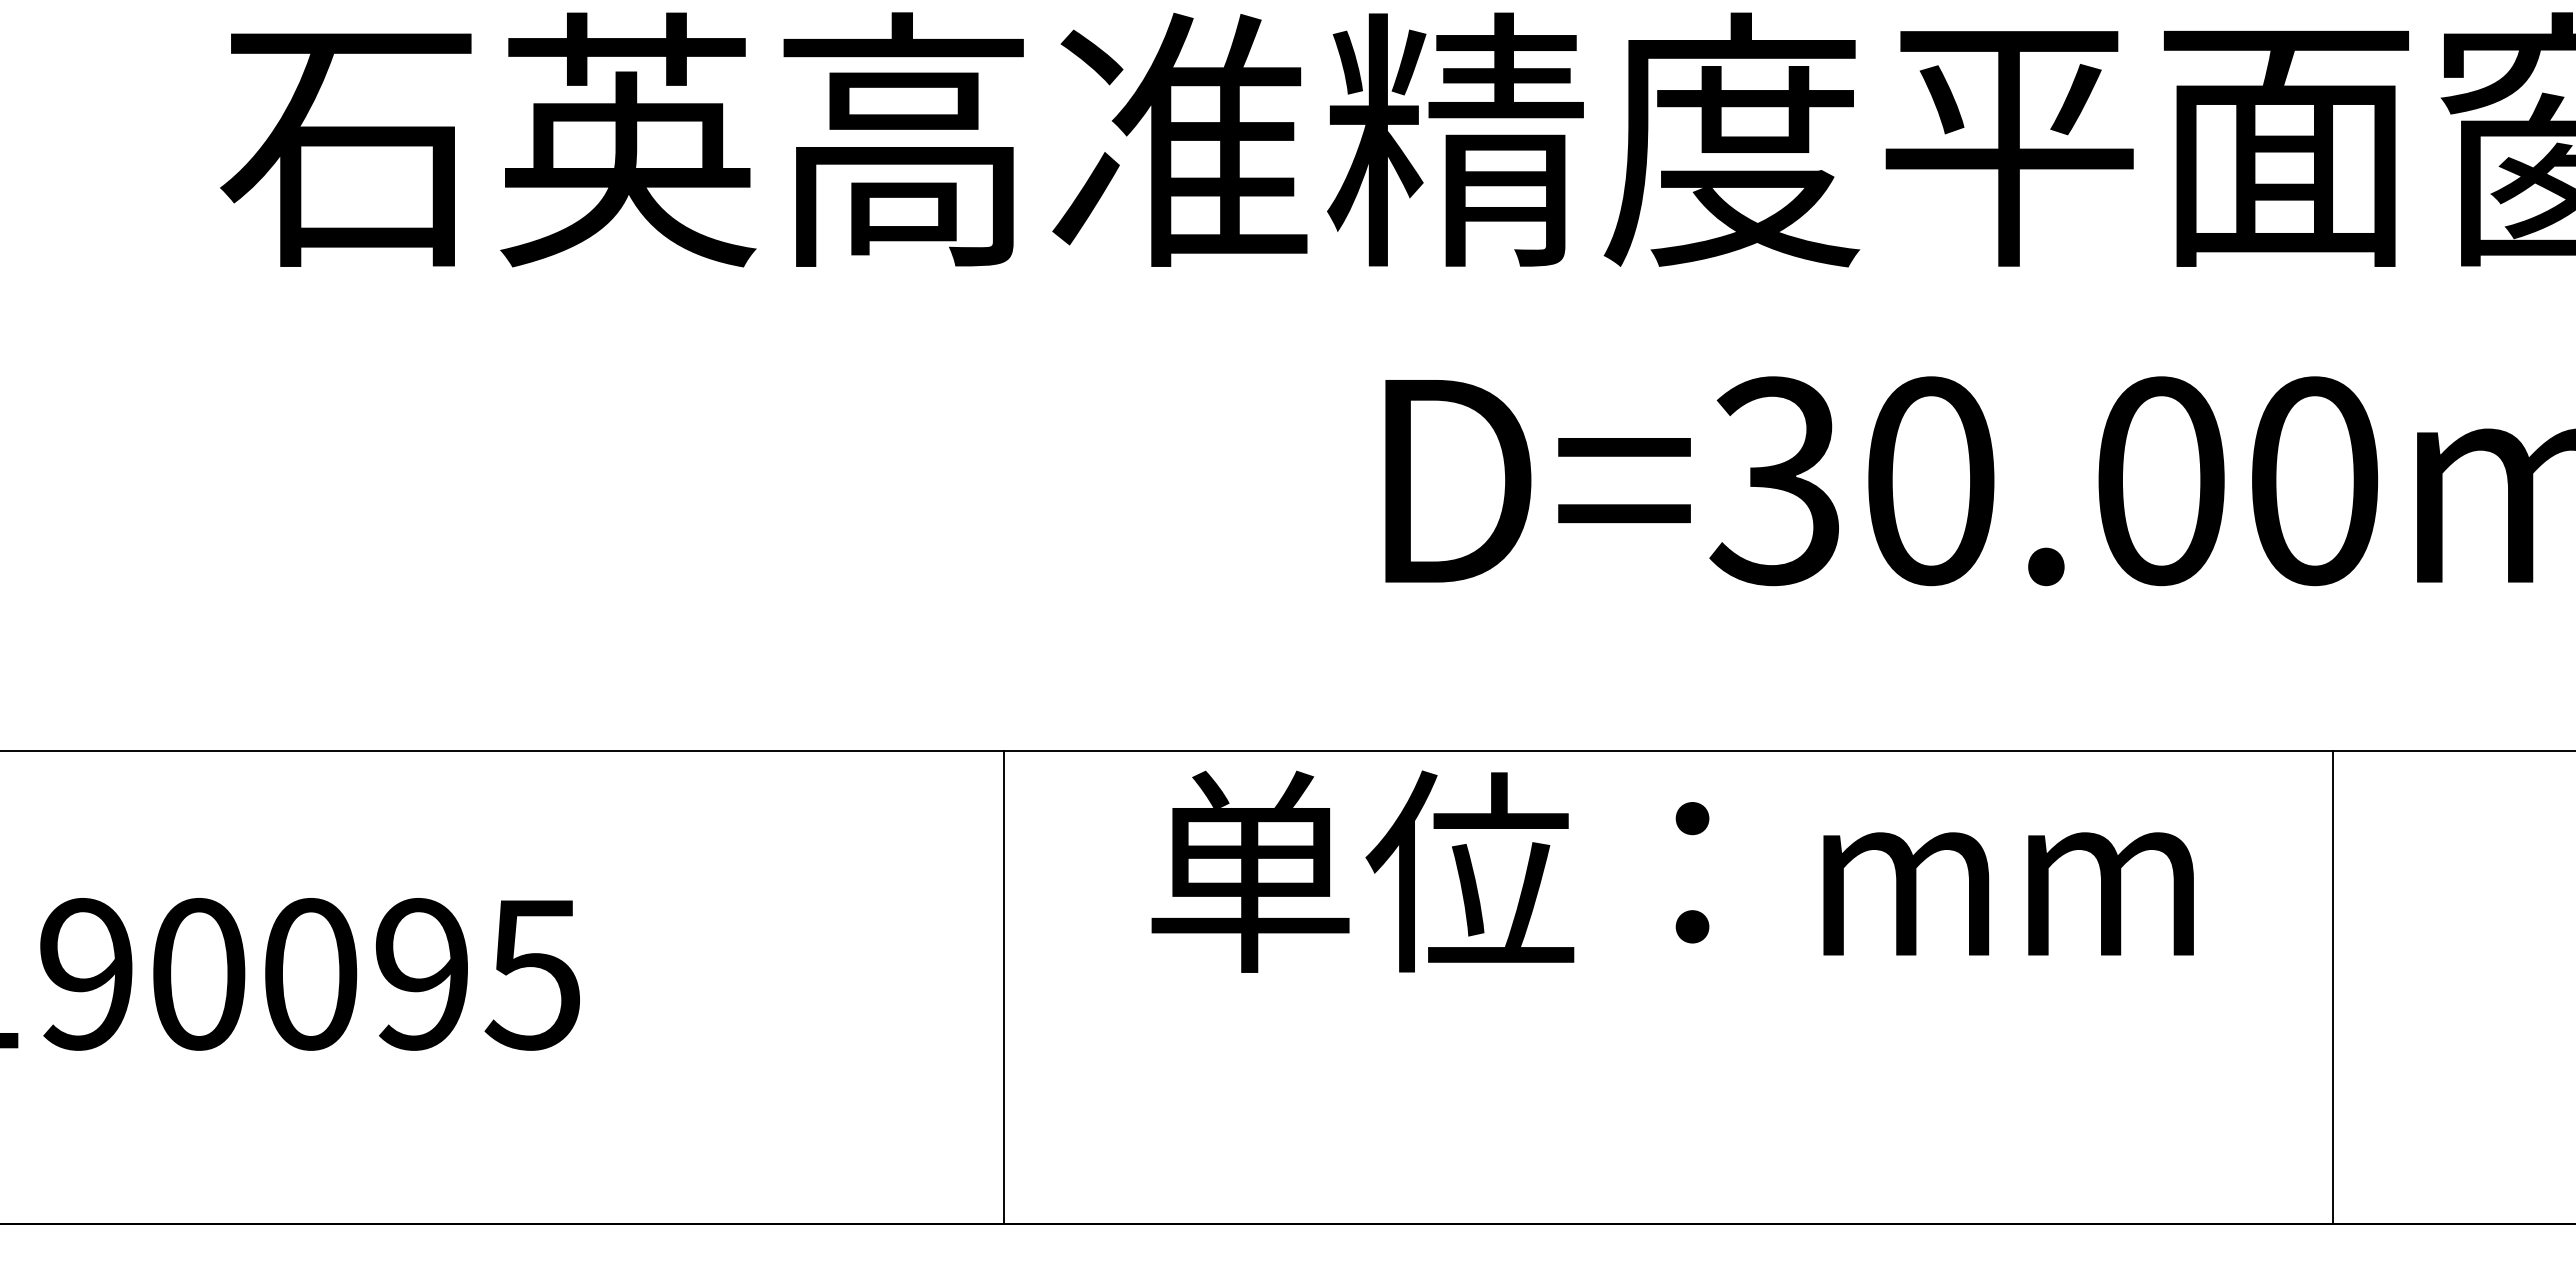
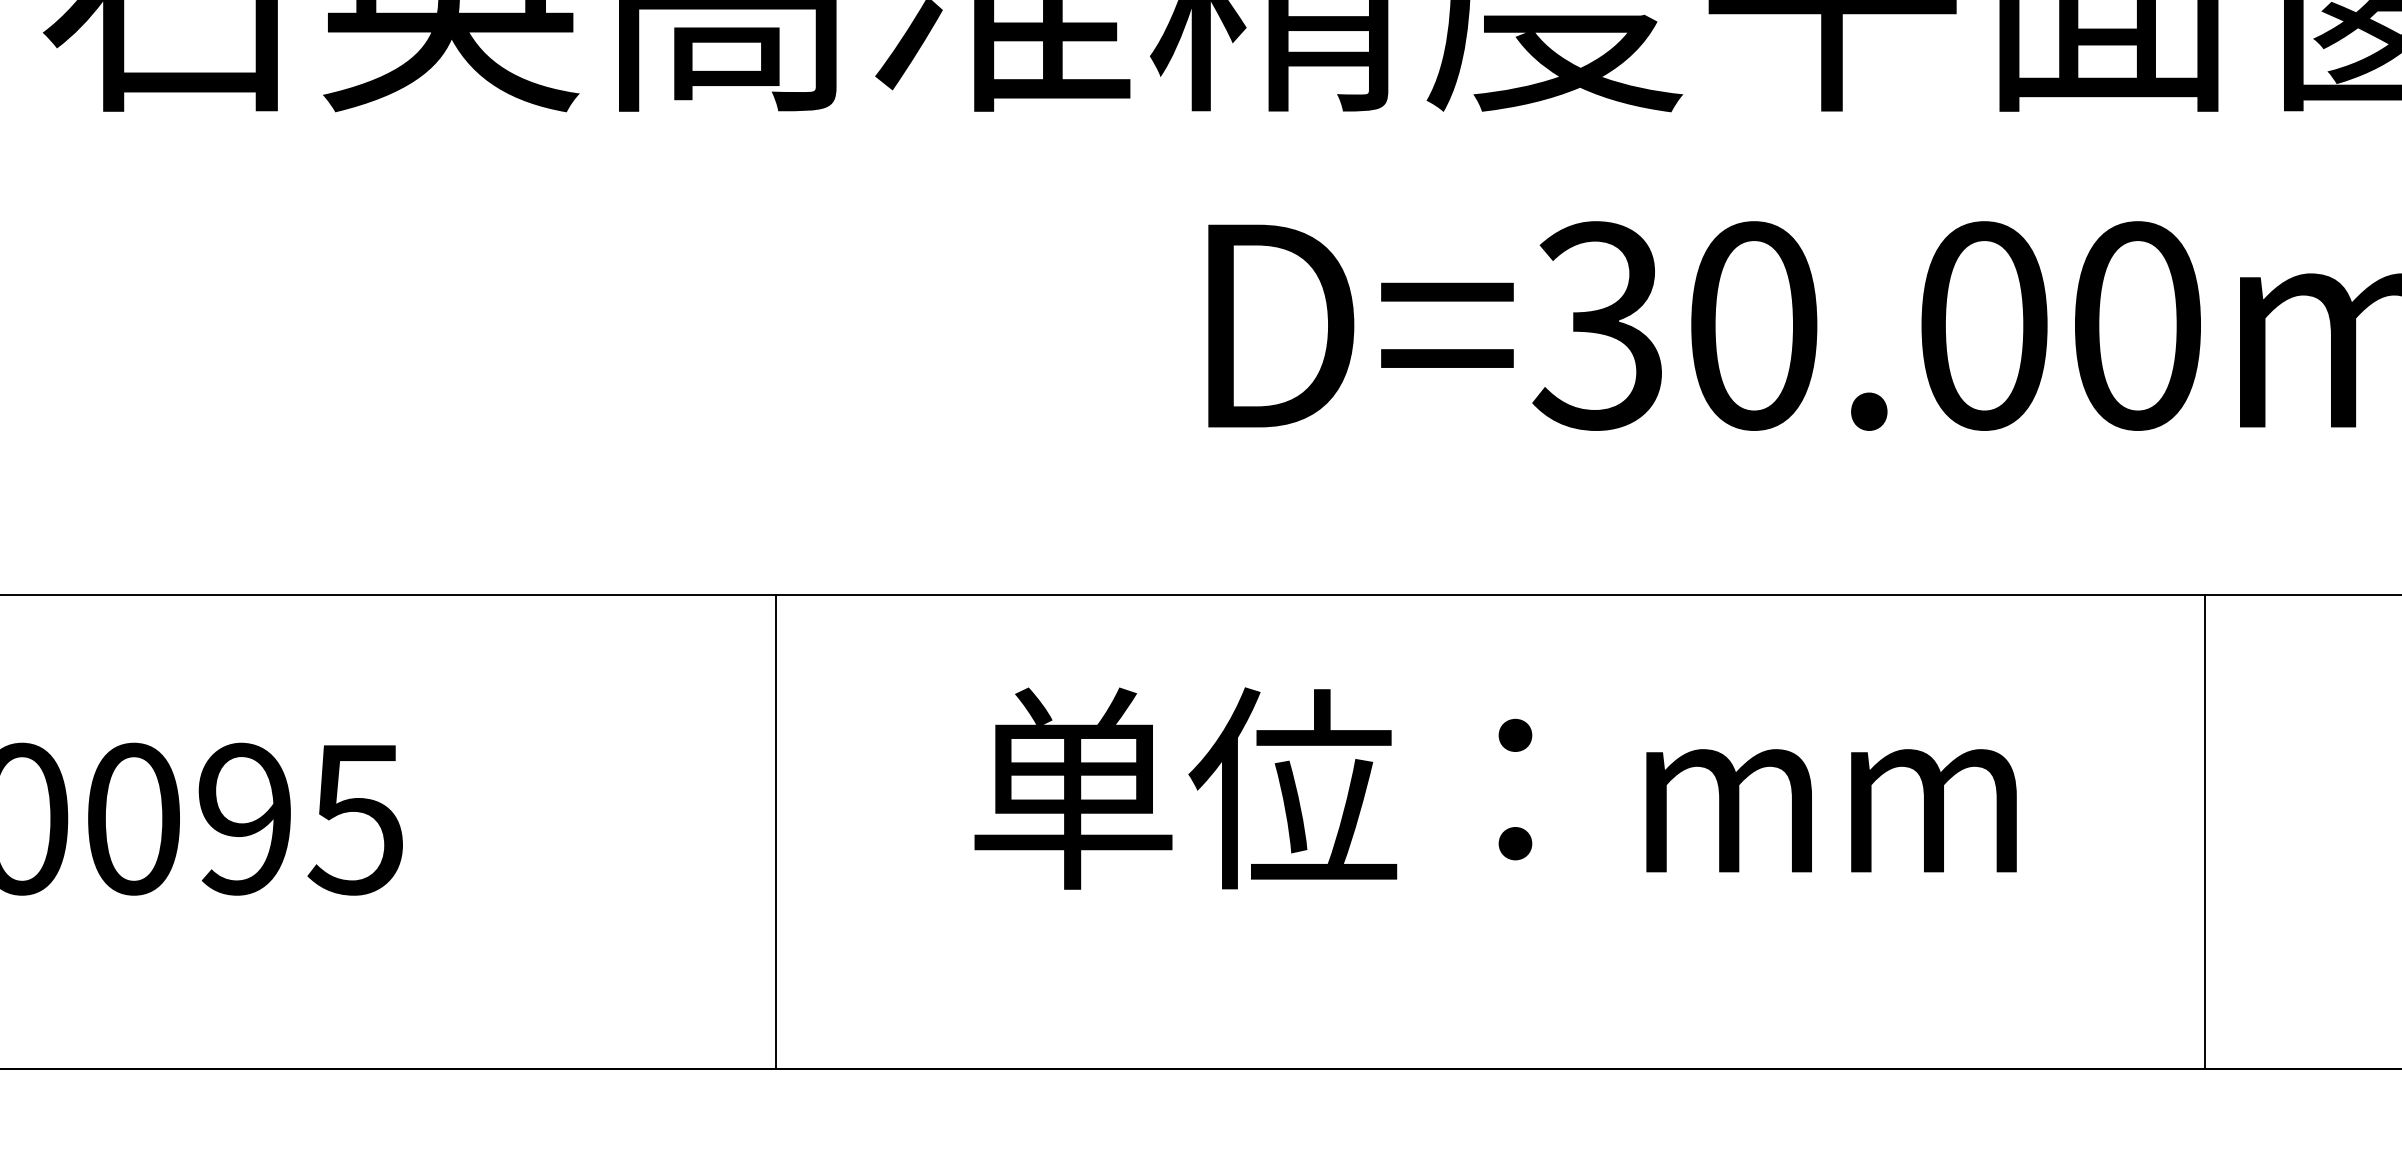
text: (1672, 871) -> (1495, 788), moved
line: (1004, 986) -> (776, 831), moved
line: (2333, 986) -> (2205, 831), moved

